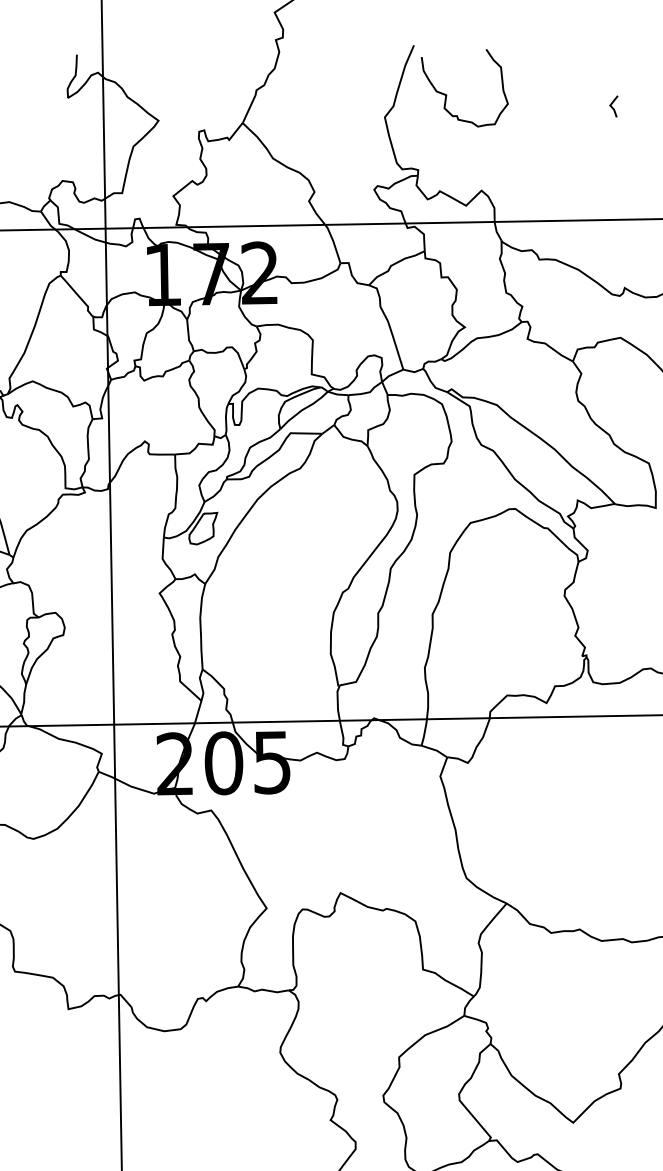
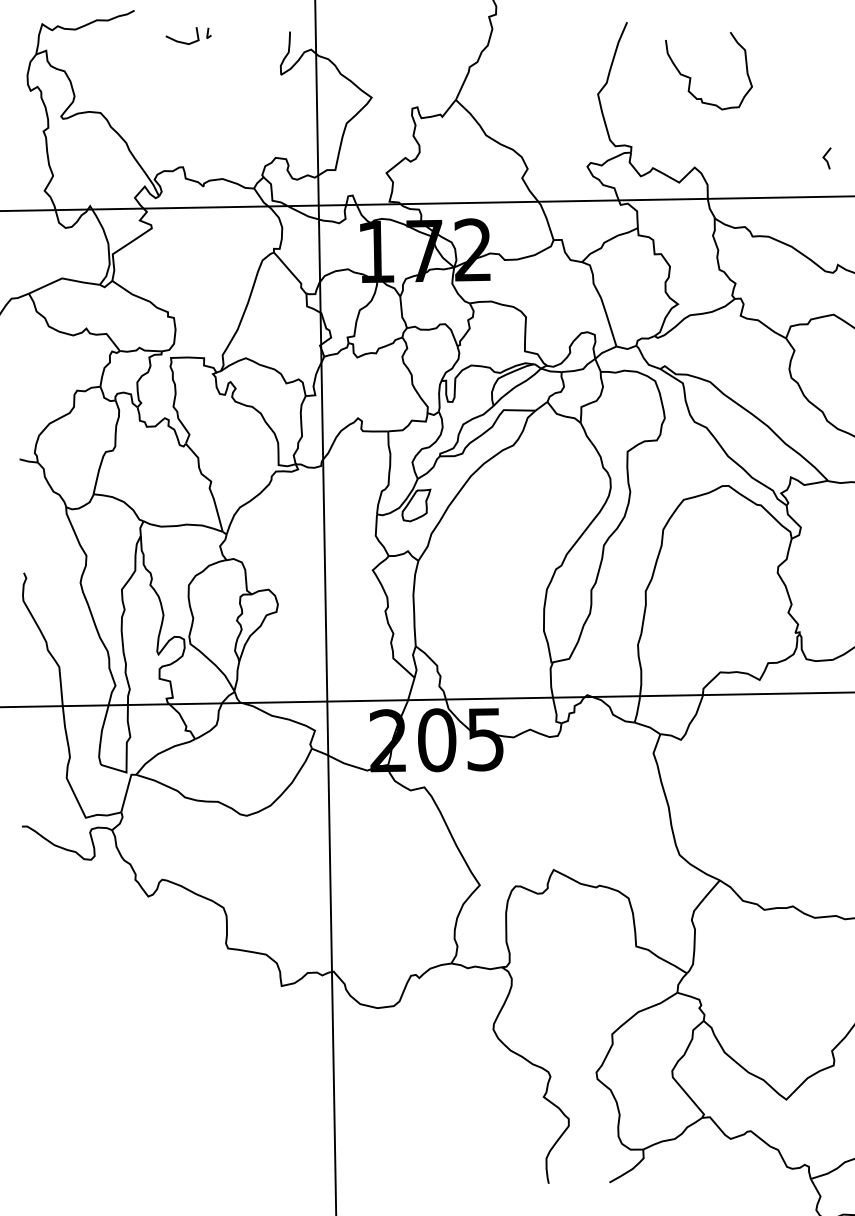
curve: (447, 94) -> (691, 77), moved
line: (612, 106) -> (825, 158), moved

